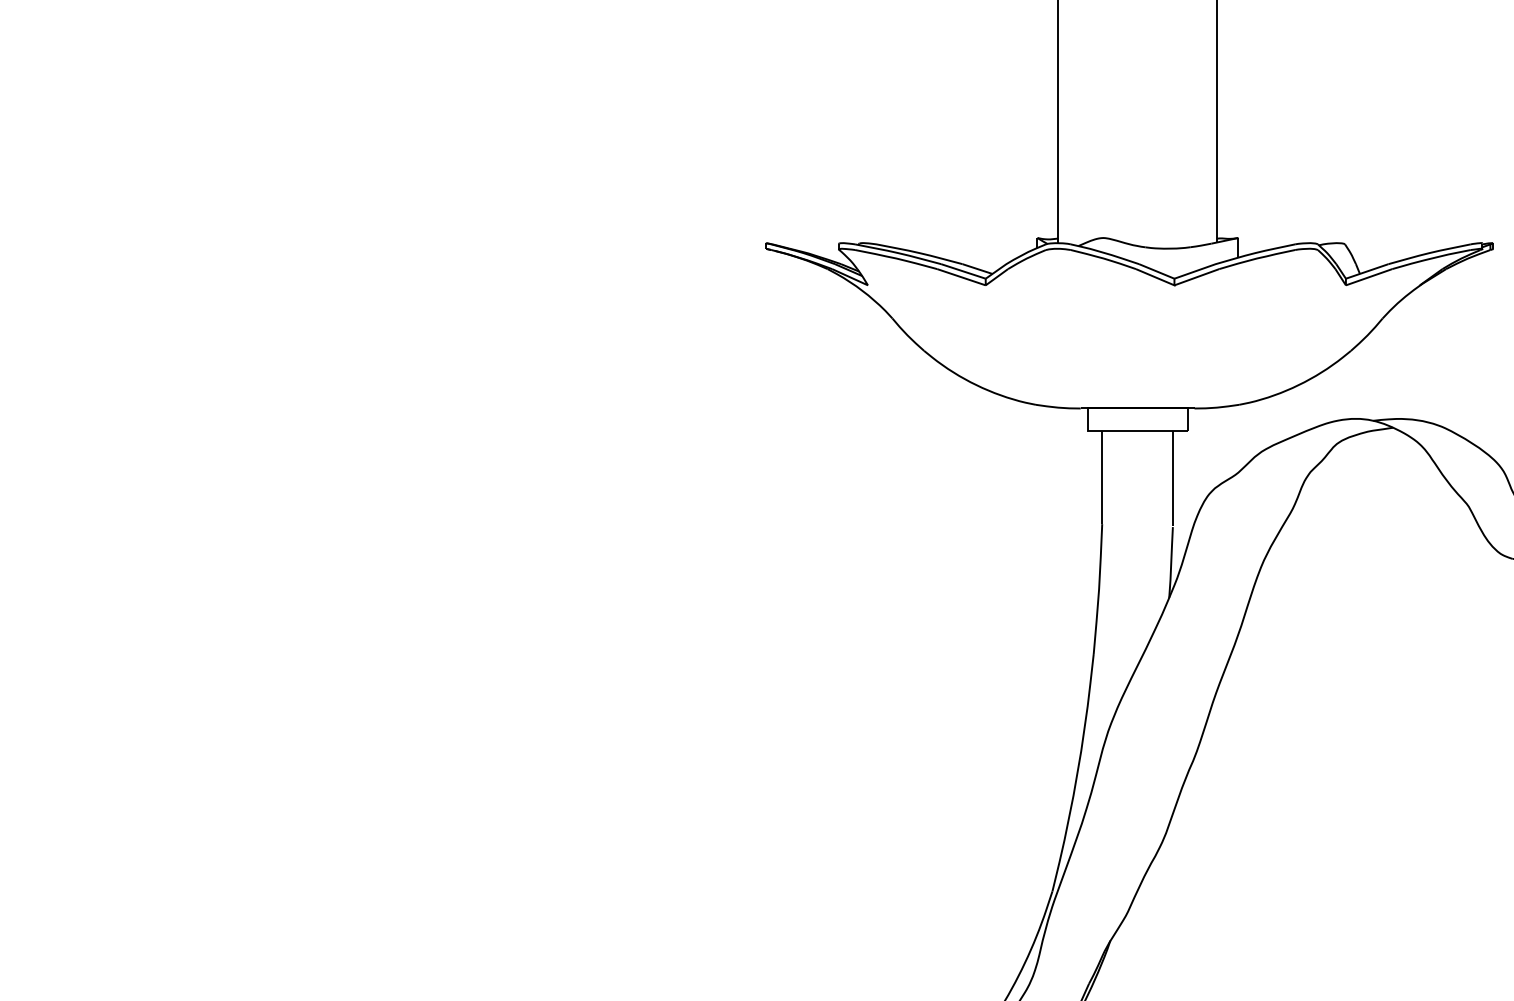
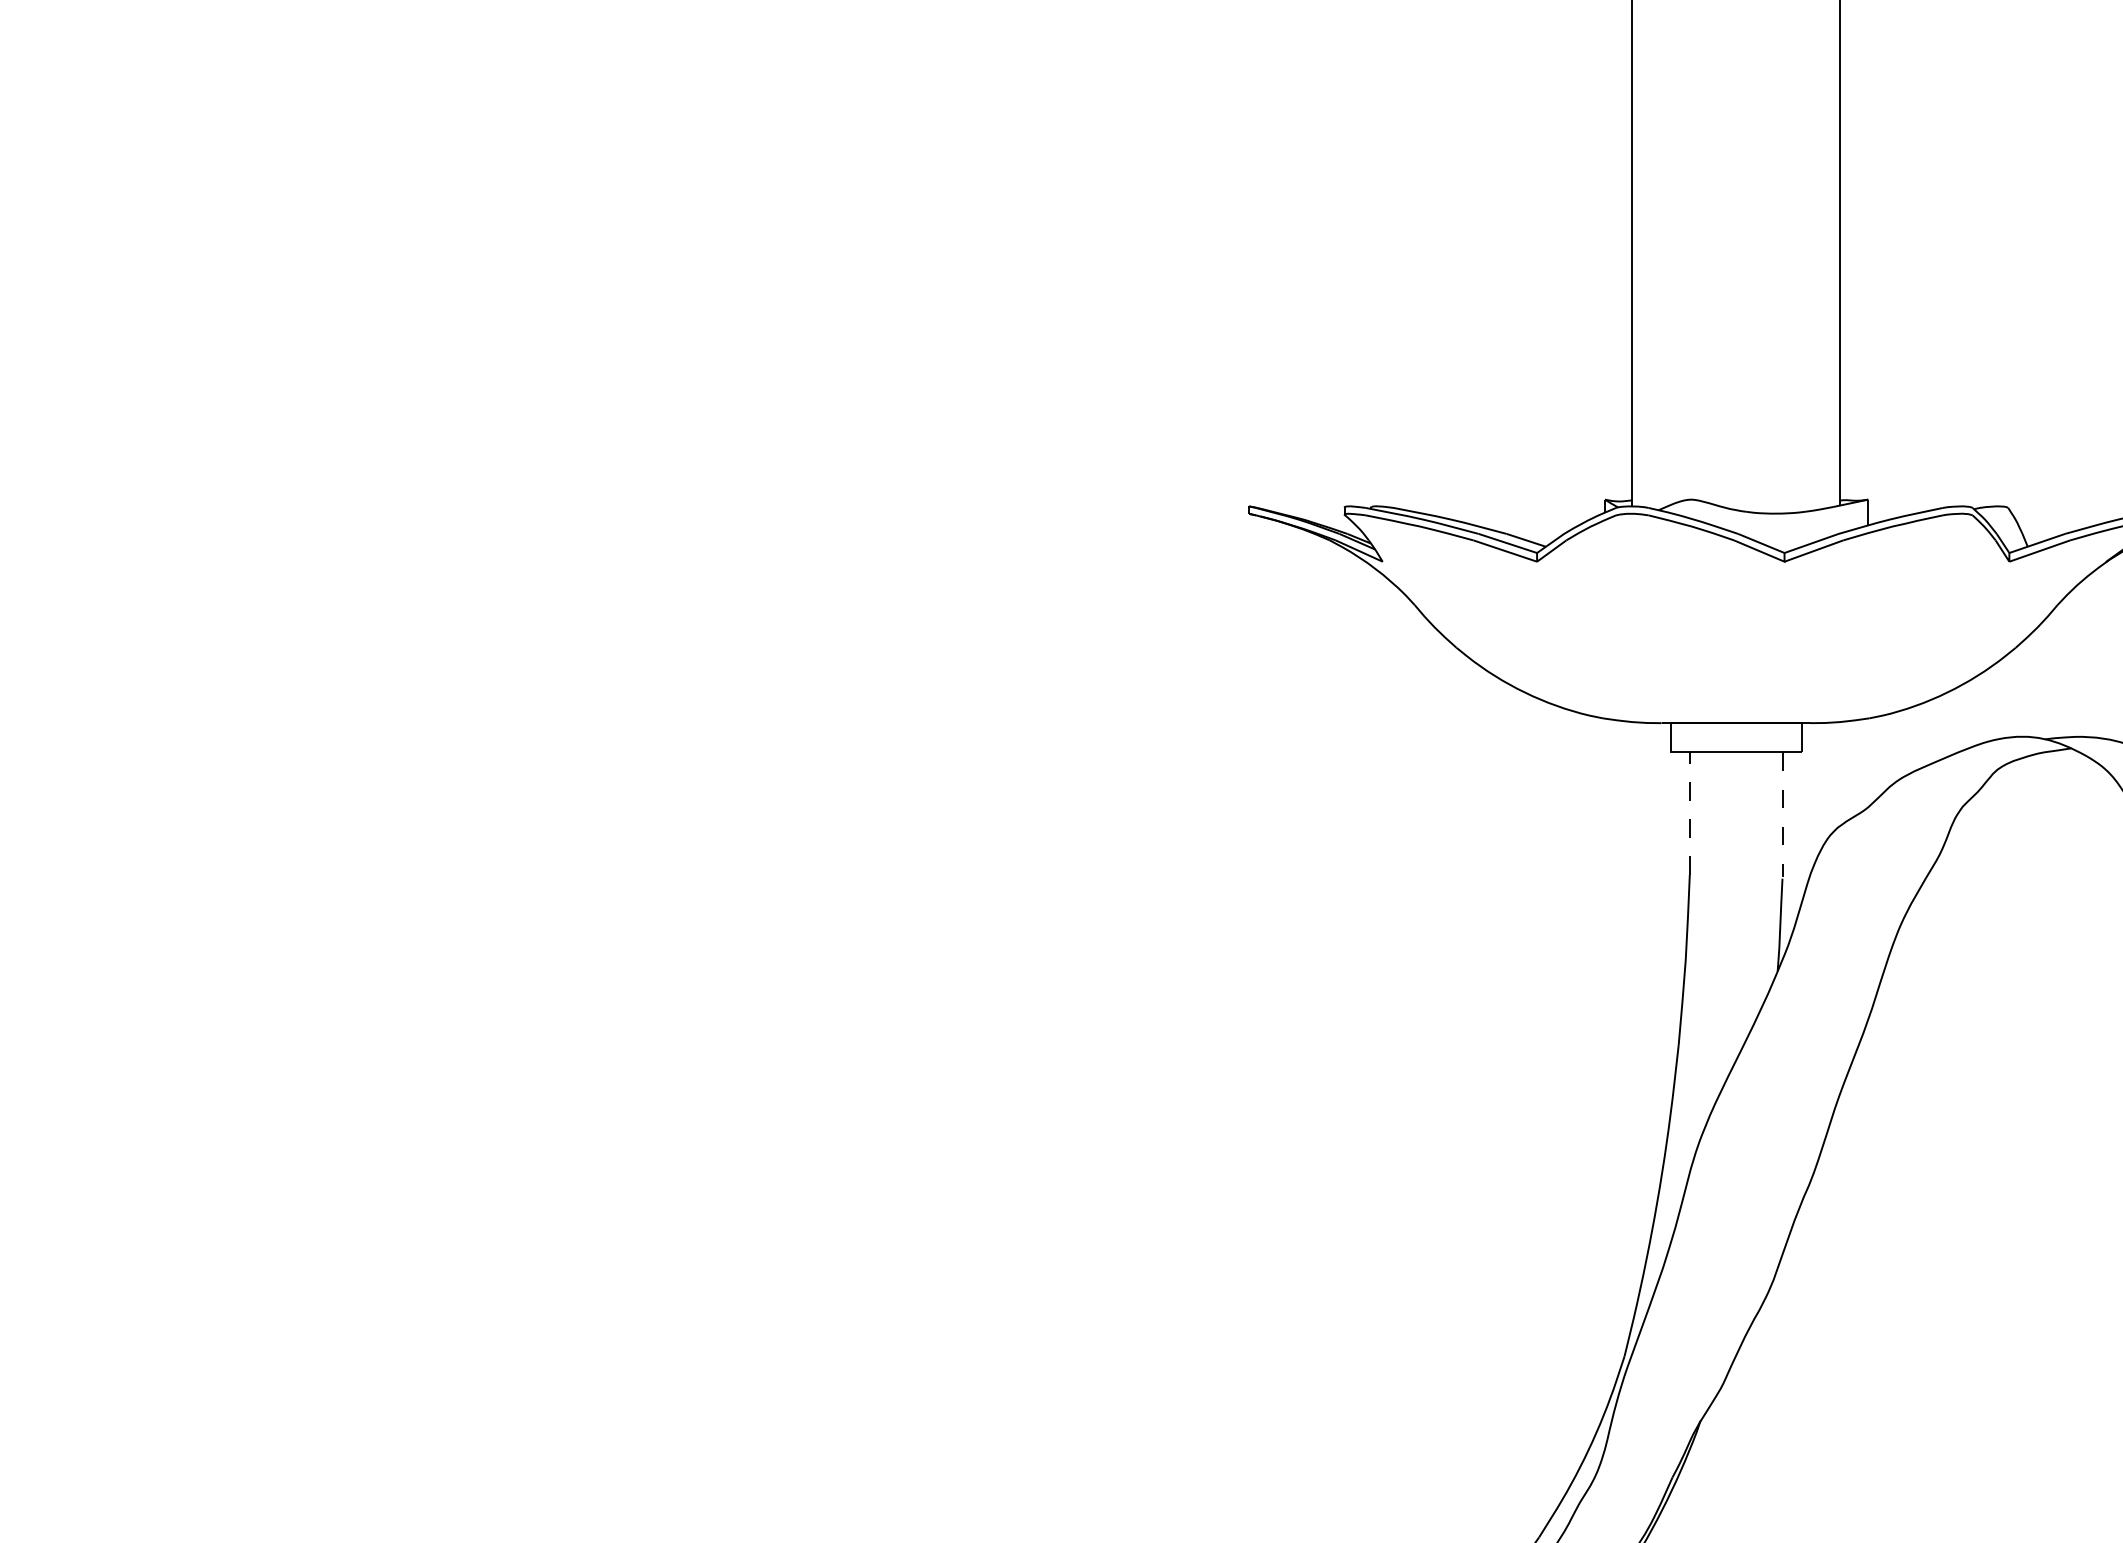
line: (1101, 477) -> (1689, 813), solid -> dashed
line: (1172, 478) -> (1782, 814), solid -> dashed

